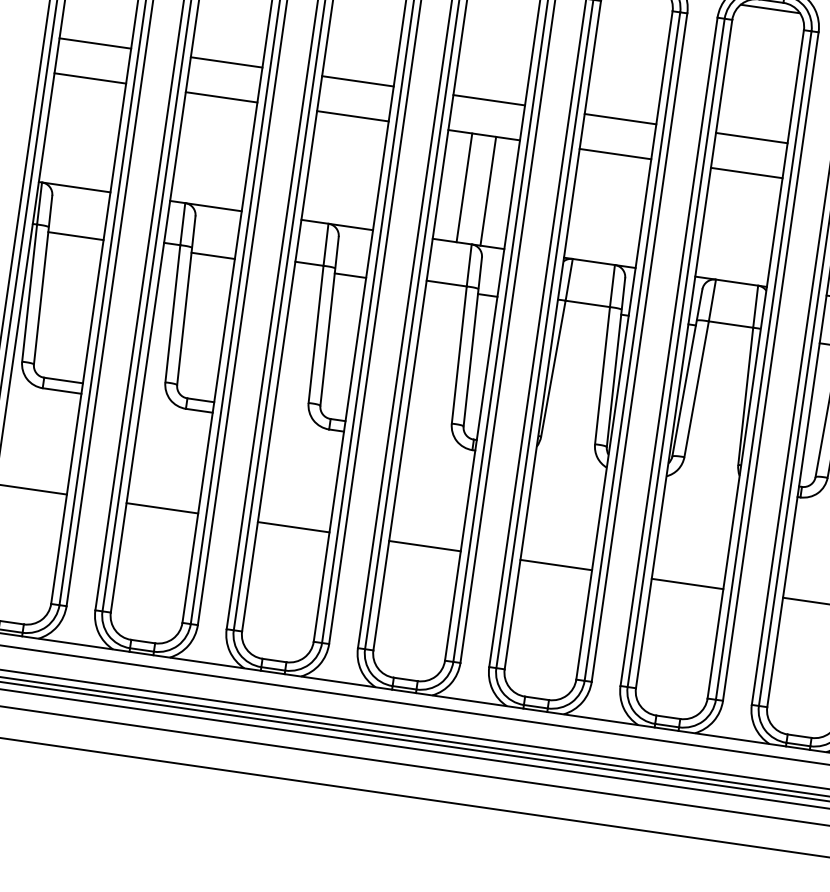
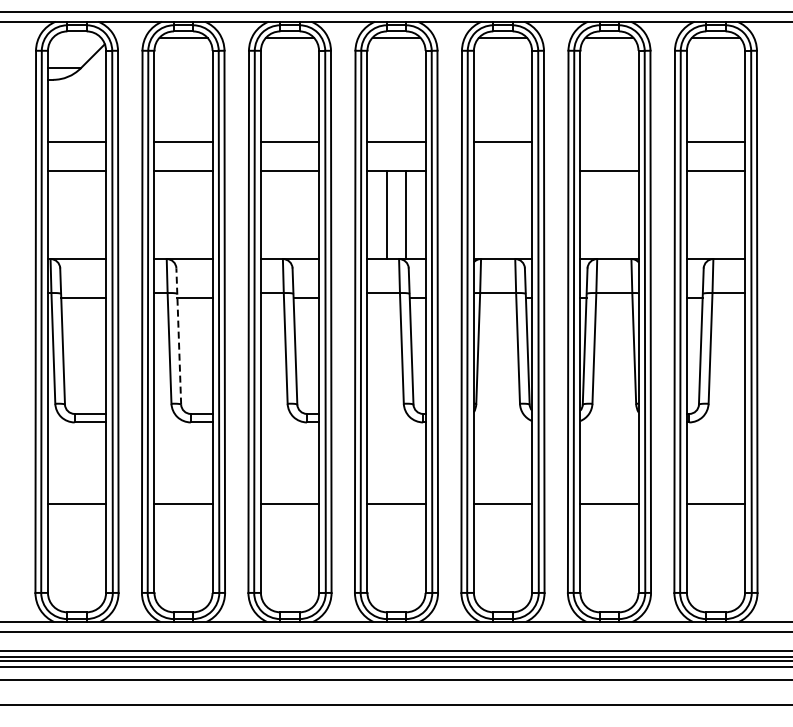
line: (751, 138) -> (609, 142), removed
line: (614, 153) -> (502, 170), removed
line: (186, 300) -> (178, 336), solid -> dashed

